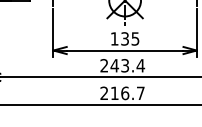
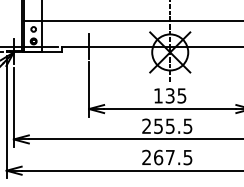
text: (127, 65) -> (172, 125), 243.4 -> 255.5
text: (128, 93) -> (173, 157), 216.7 -> 267.5

